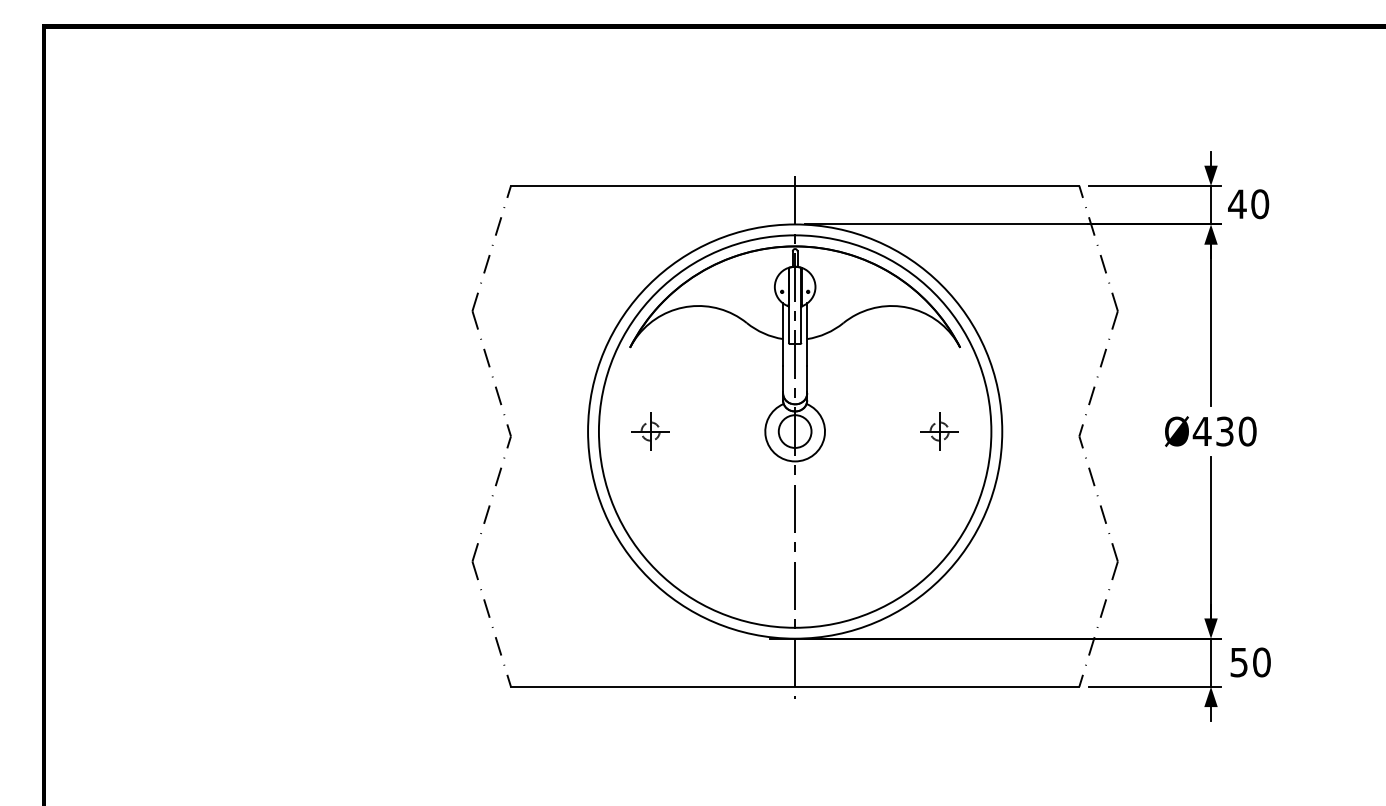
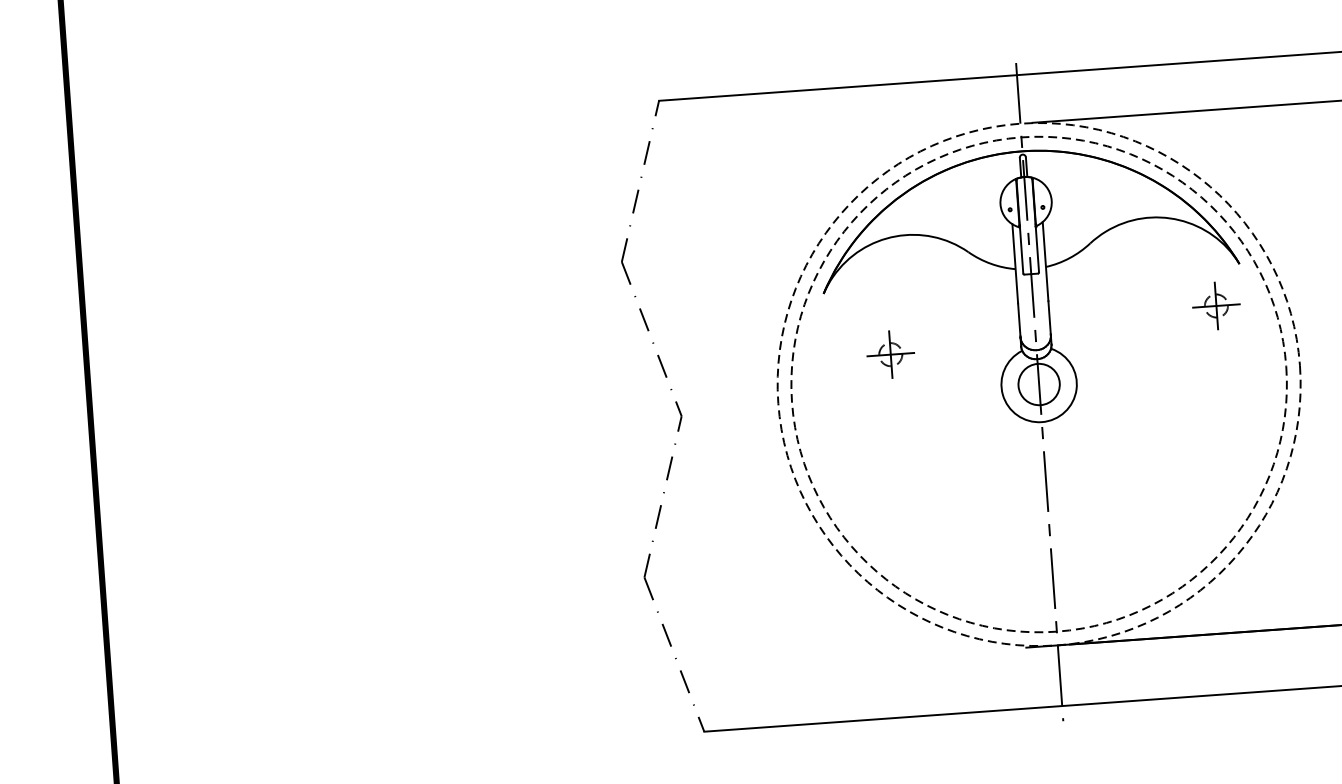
part: (650, 431) -> (890, 354), moved
circle: (794, 431) -> (1038, 384), solid -> dashed
circle: (795, 431) -> (1039, 384), solid -> dashed
part: (939, 431) -> (1216, 305), moved

